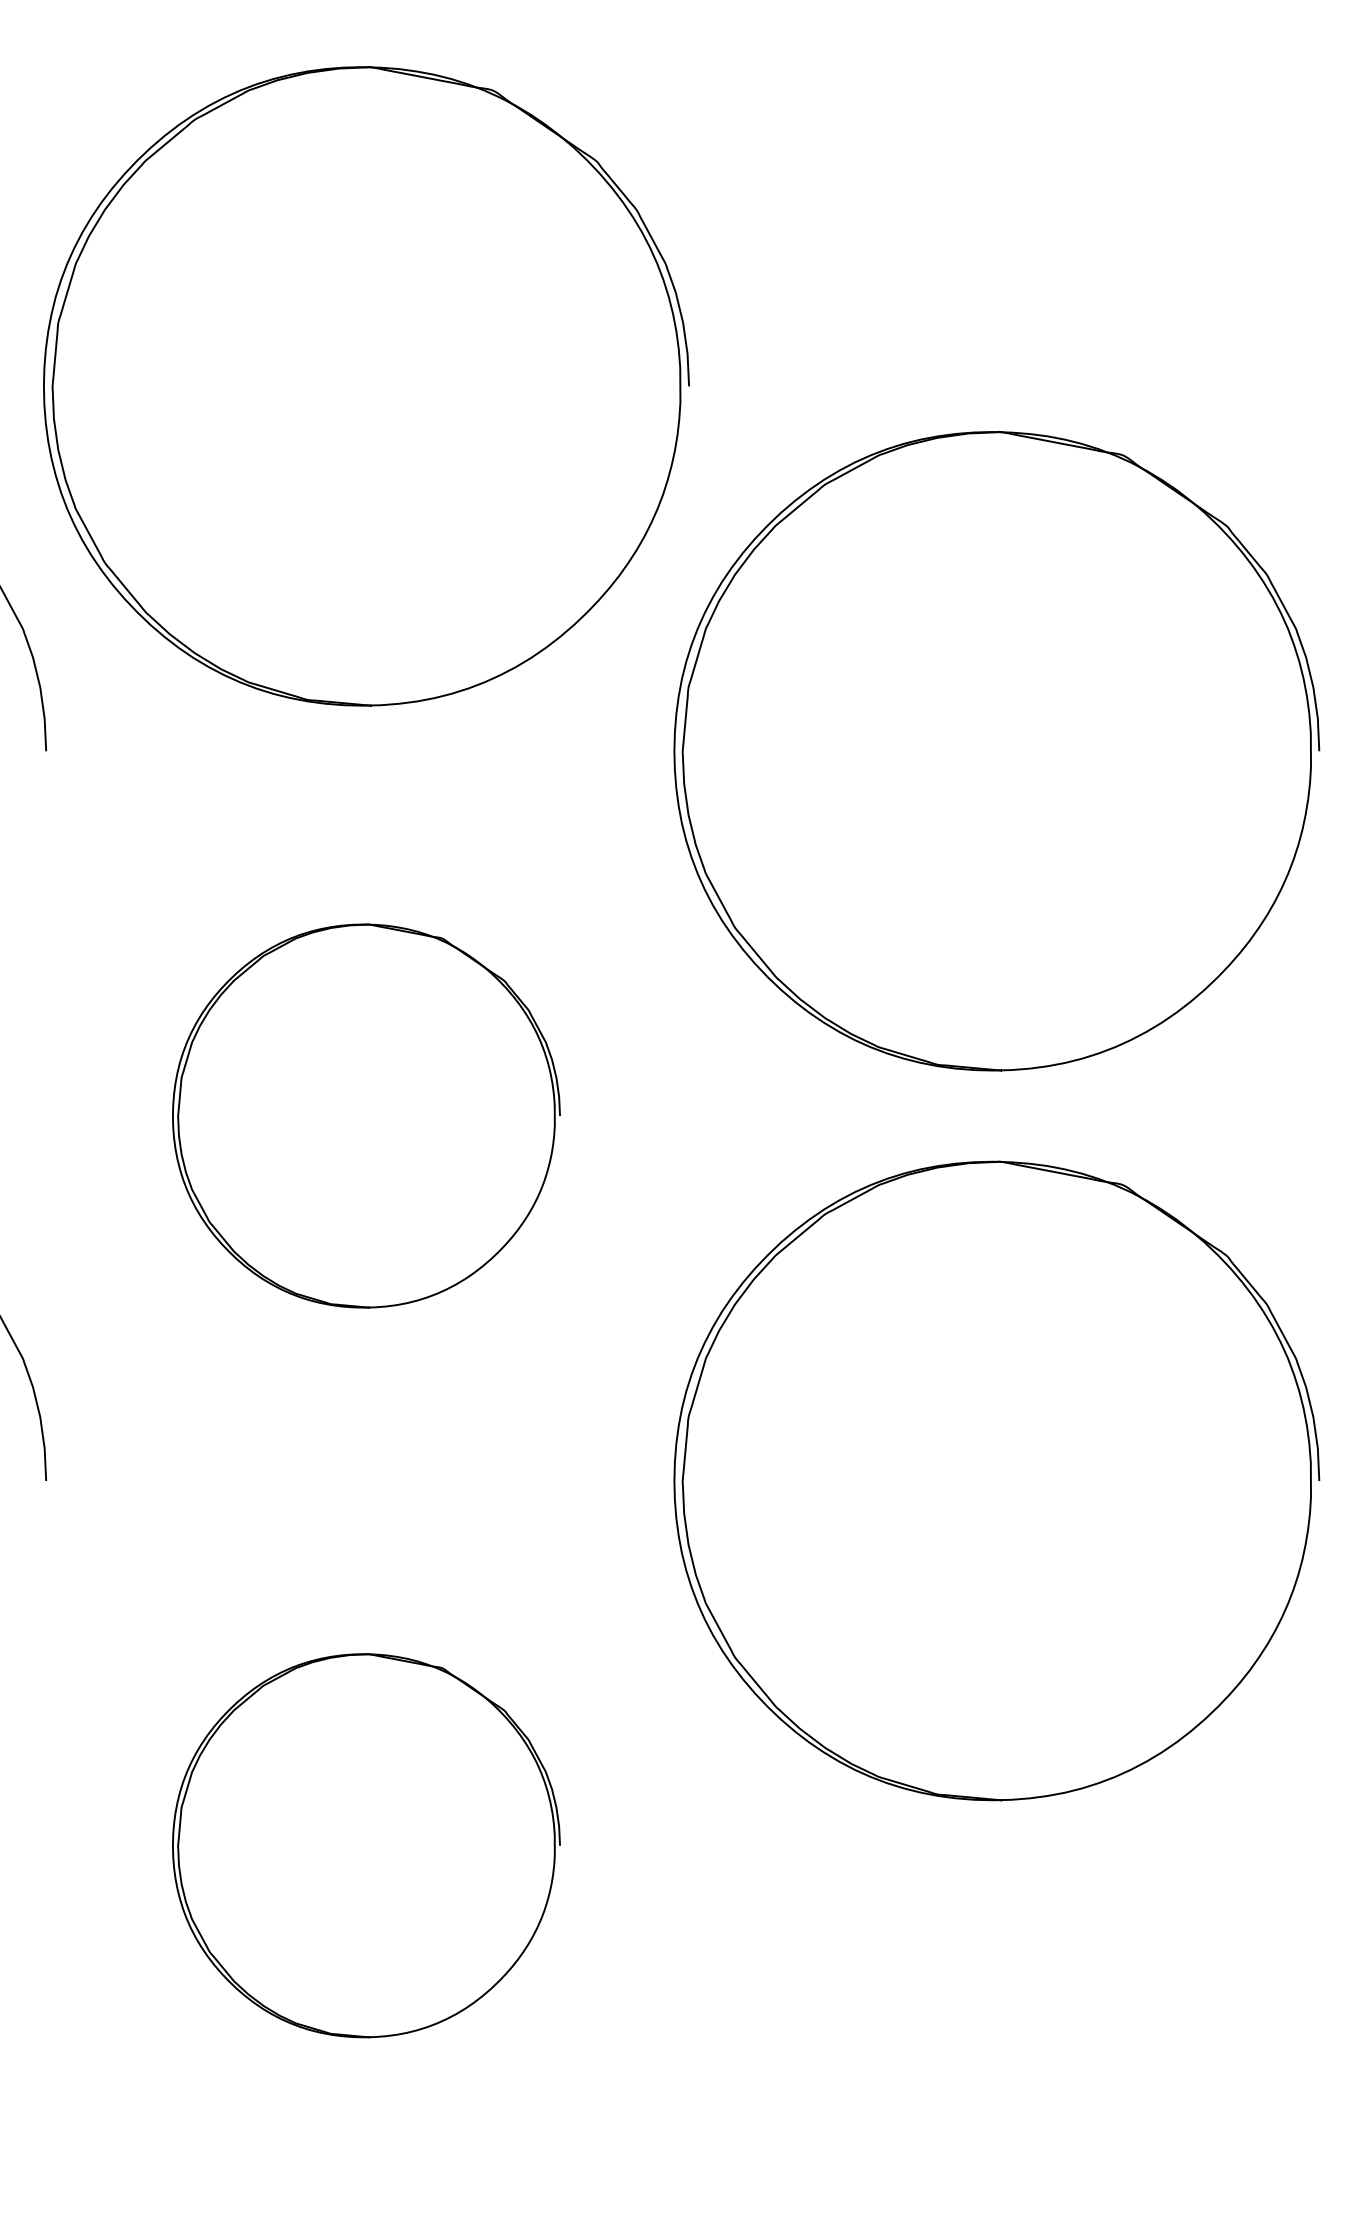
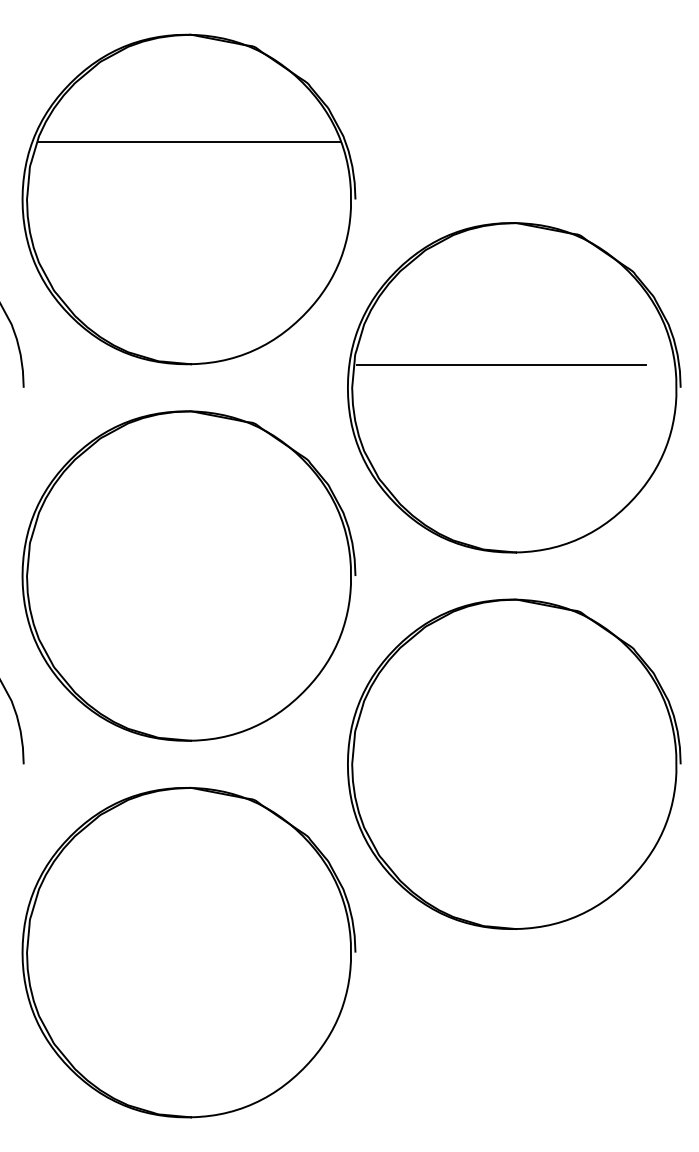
line: (367, 273) -> (189, 141), added
line: (970, 708) -> (500, 365), added
part: (365, 1115) -> (188, 575), size x1.67
part: (365, 1845) -> (188, 952), size x1.67

